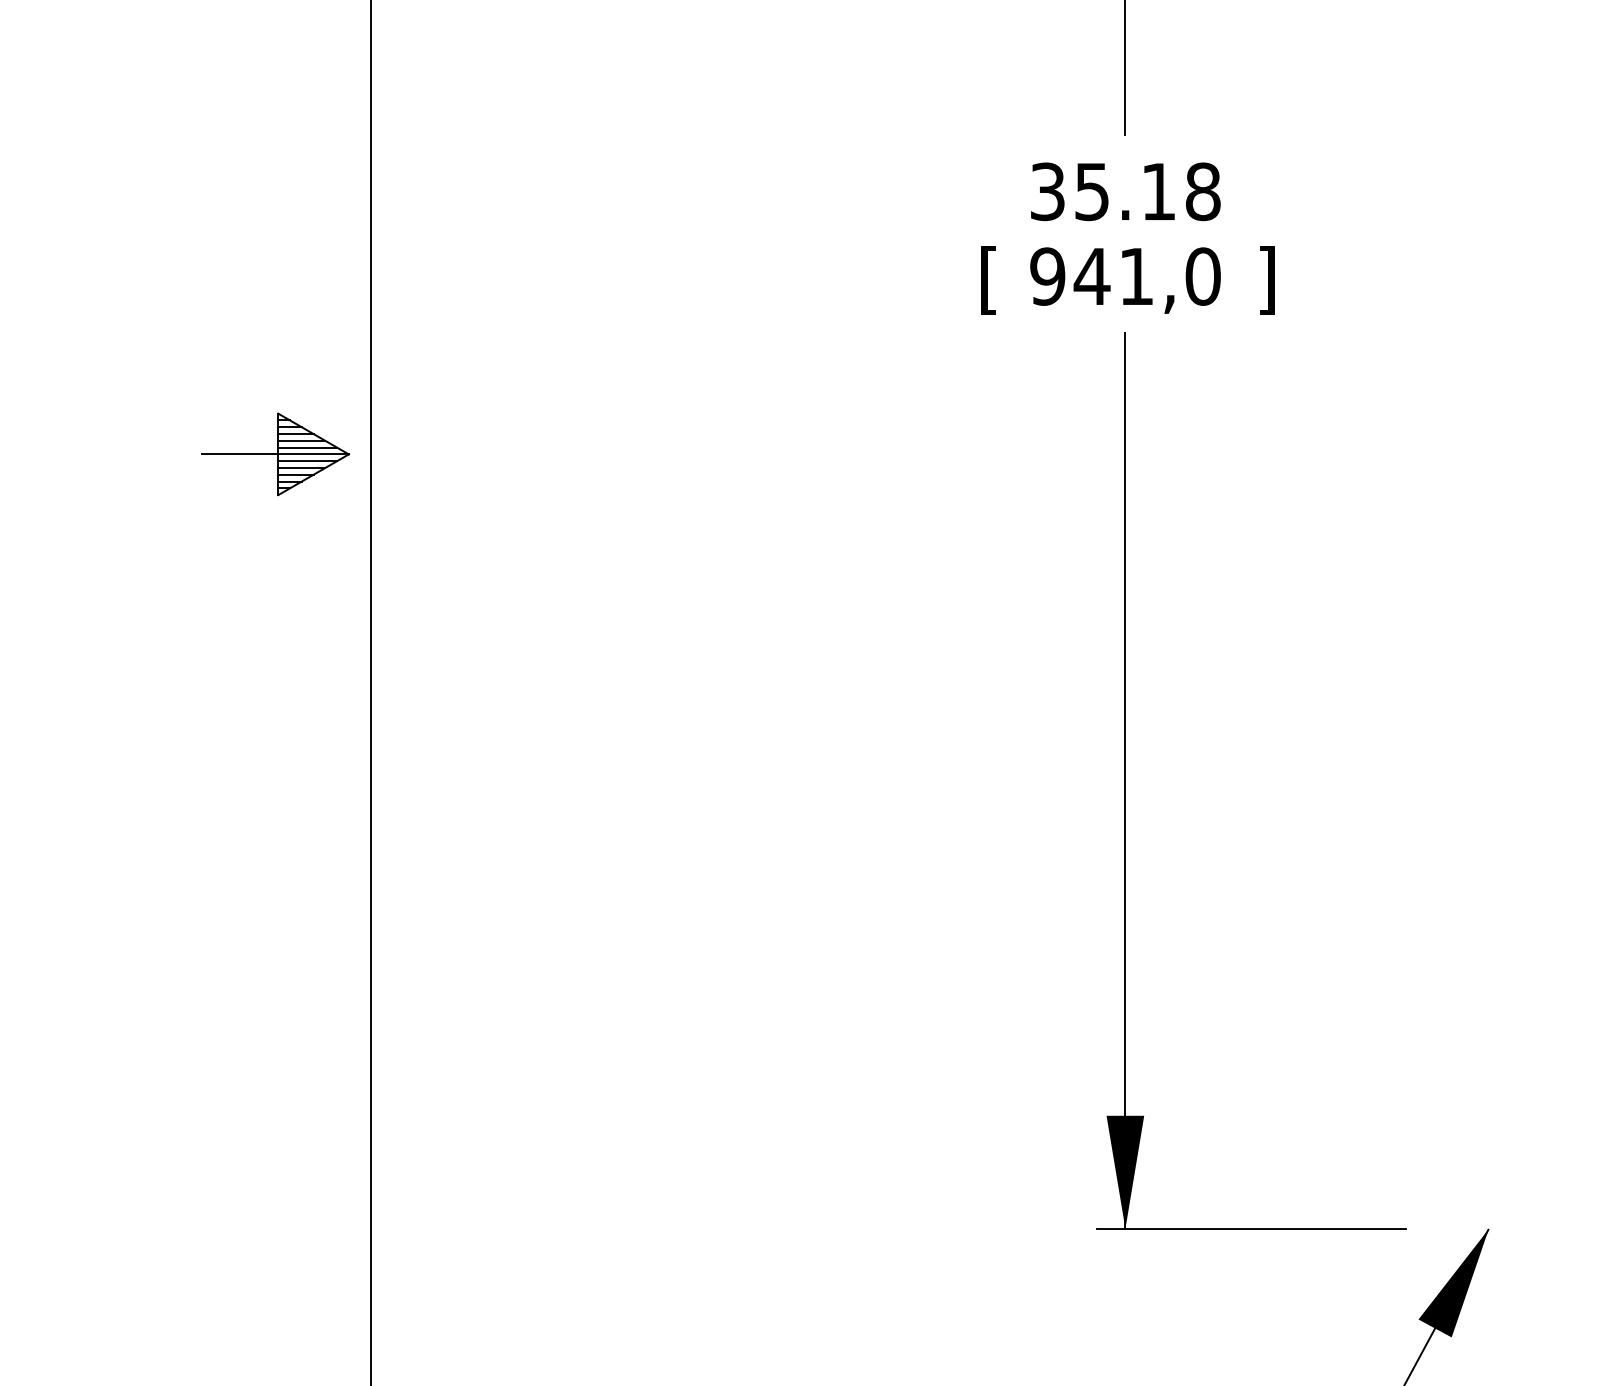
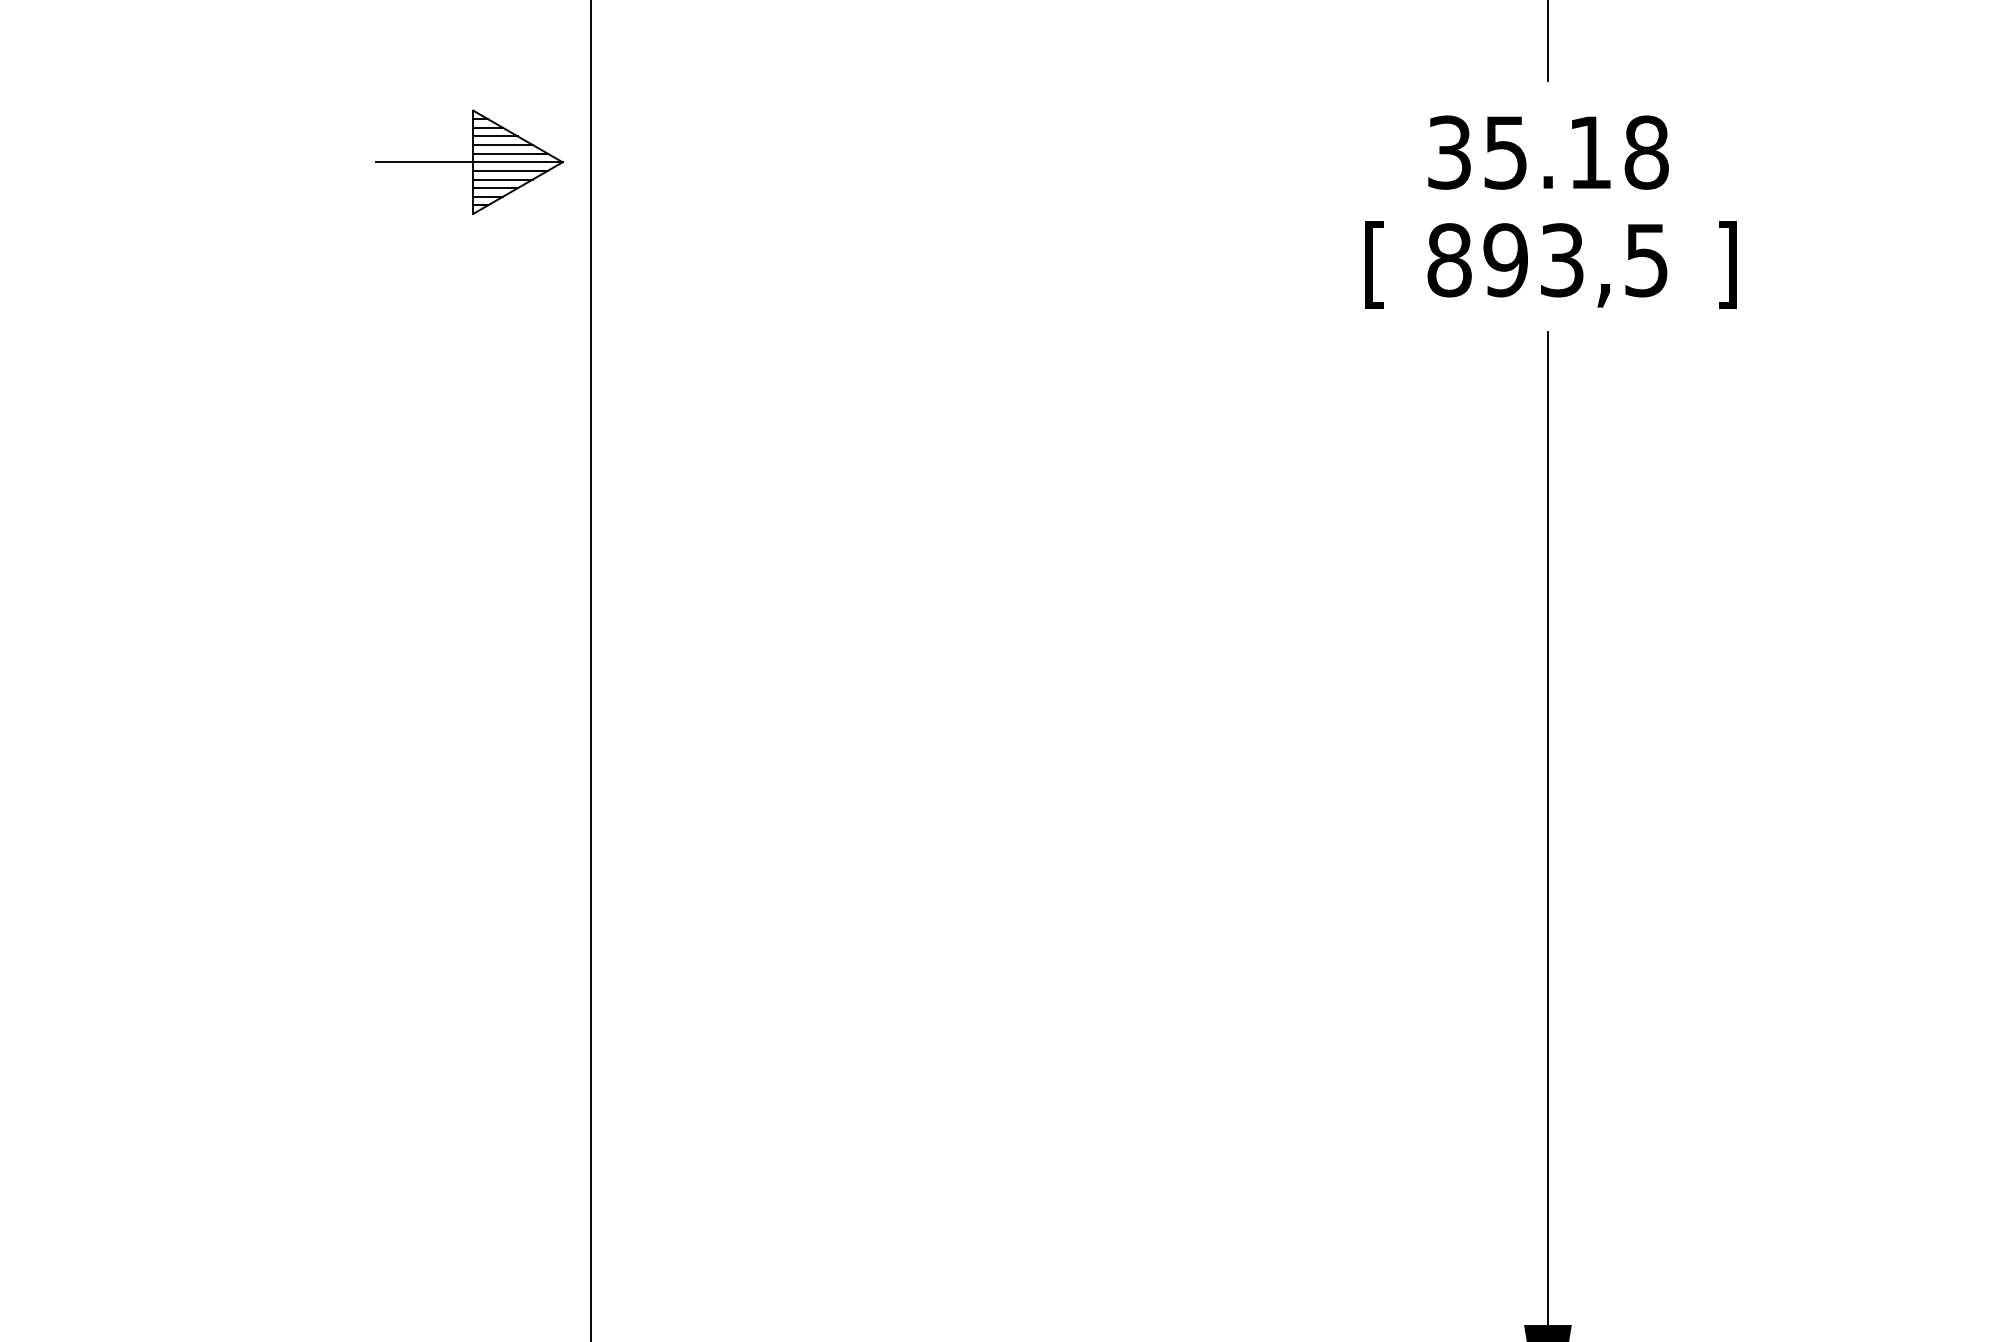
text: (1125, 276) -> (1548, 260), 941,0 -> 893,5
part: (275, 454) -> (469, 162), moved

